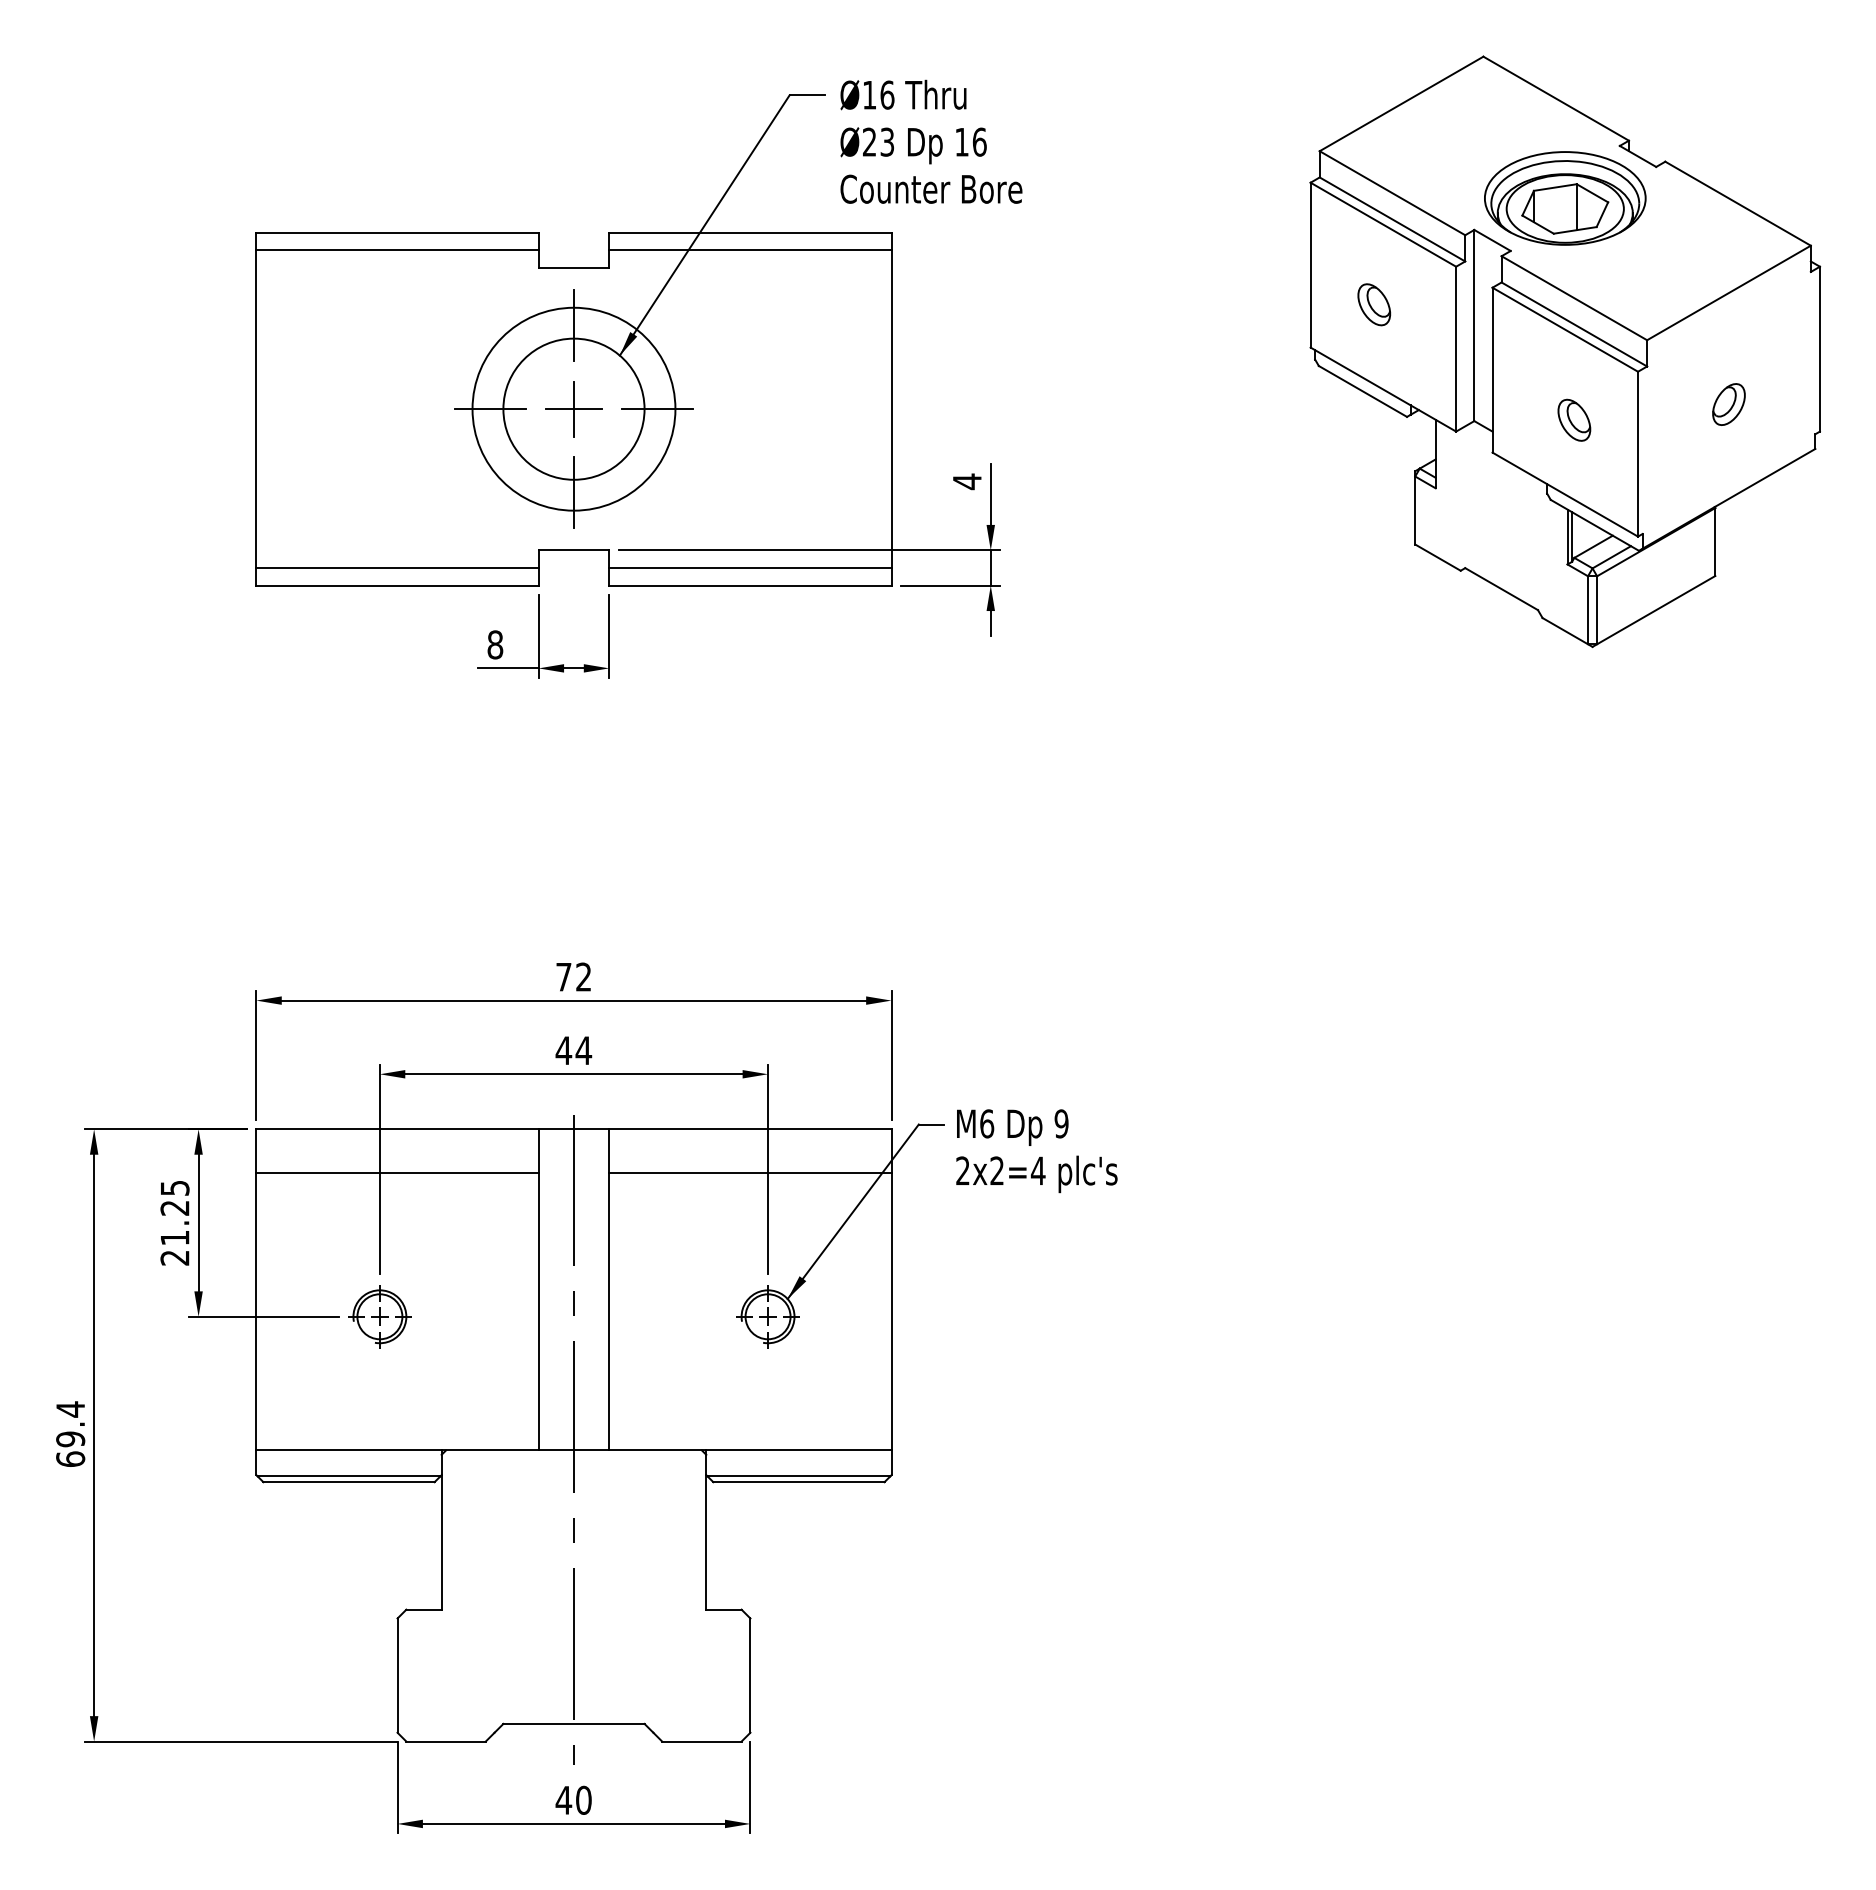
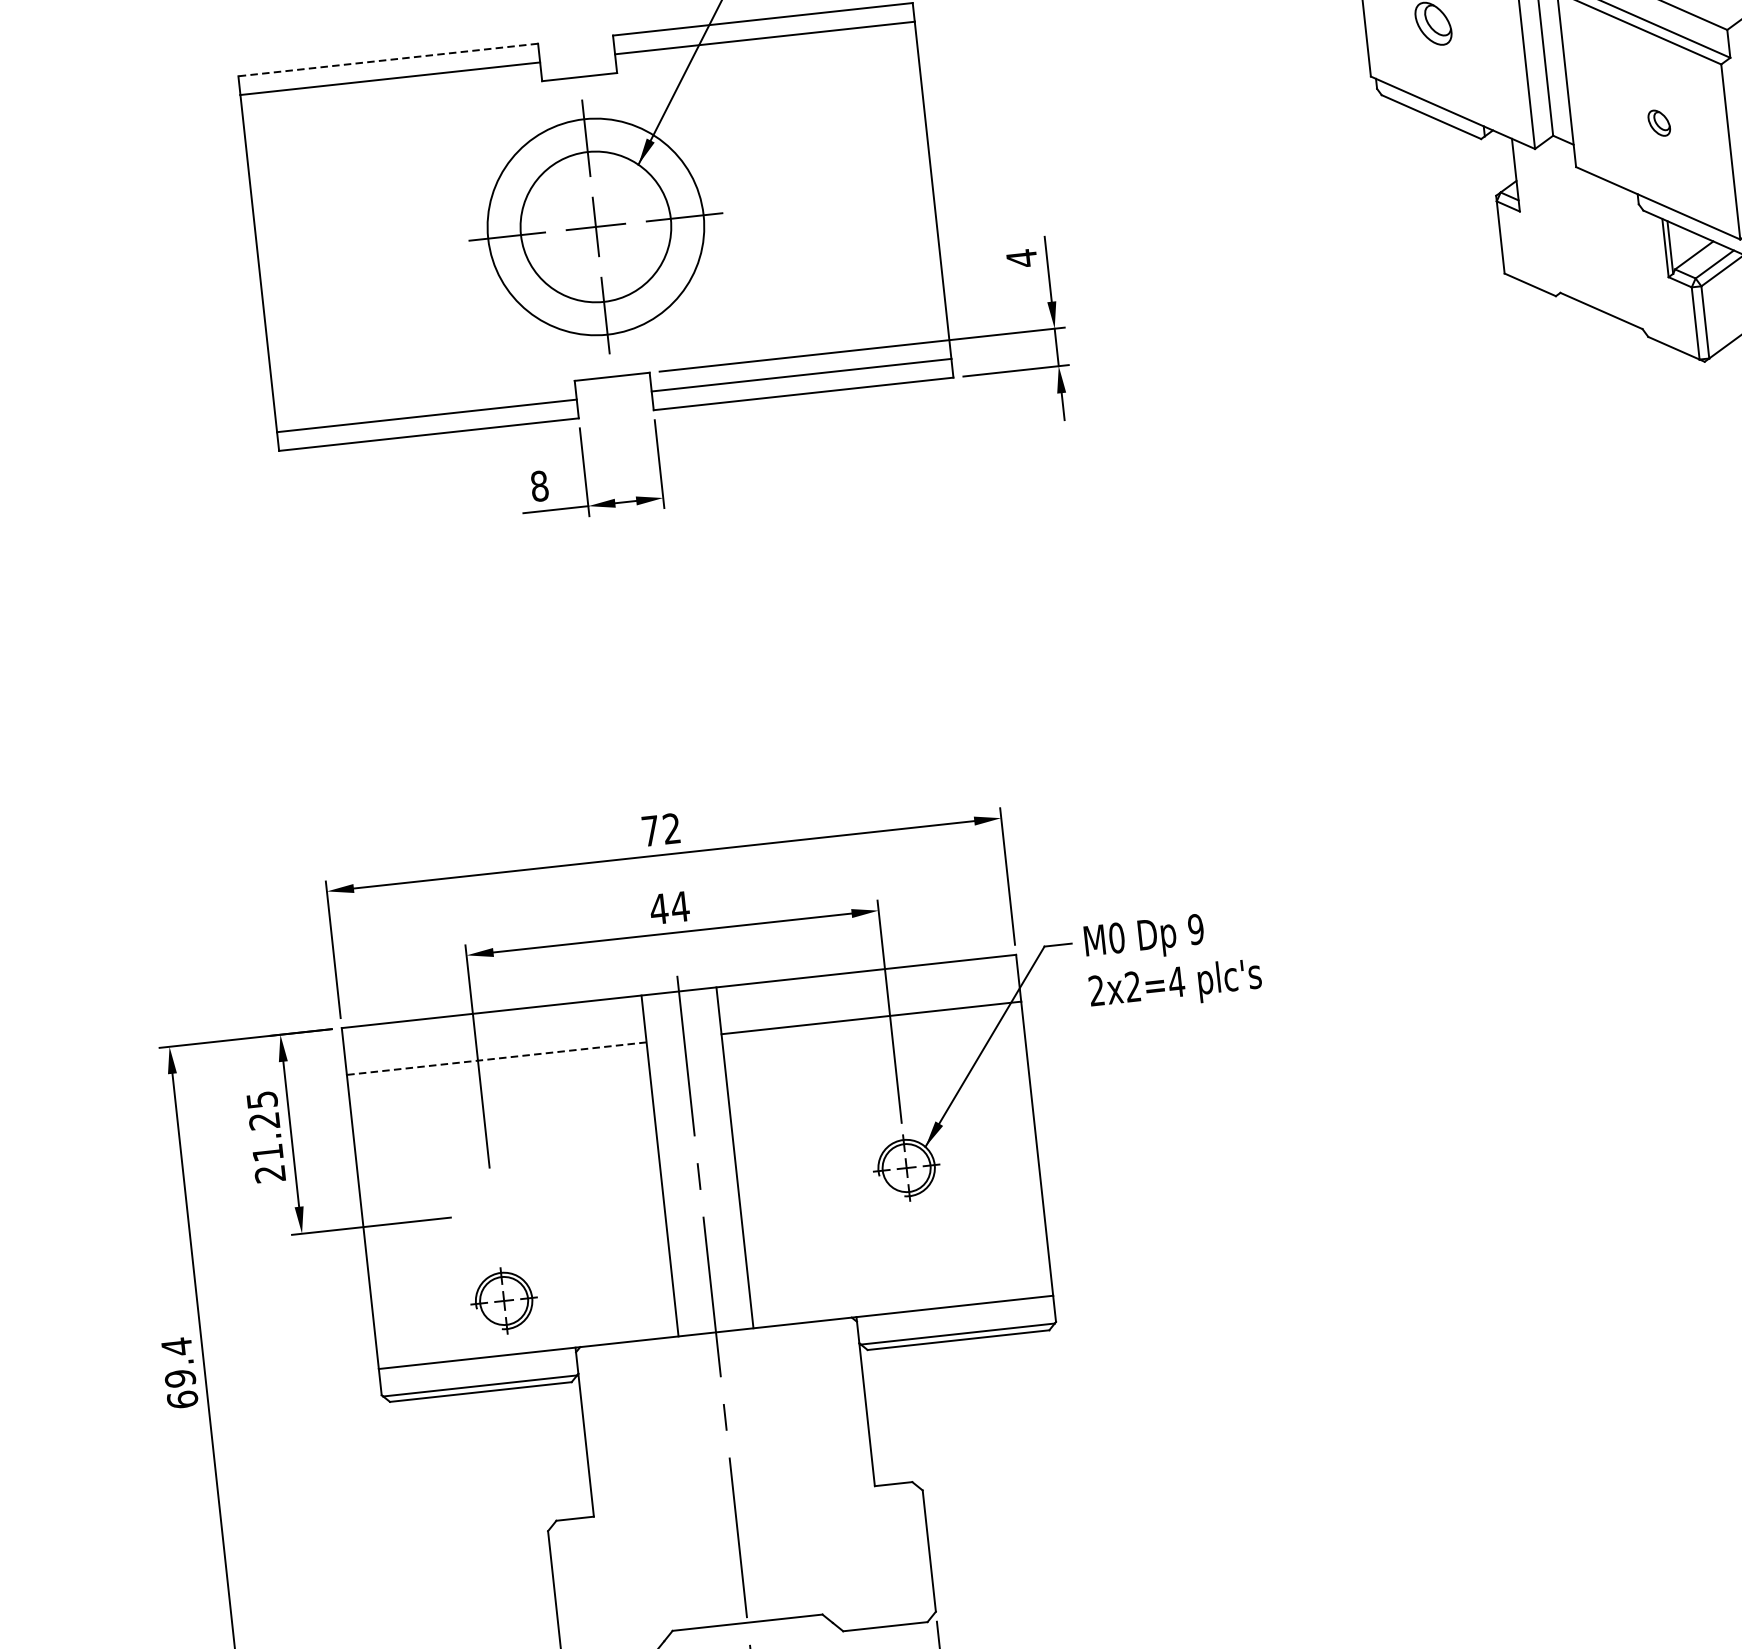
line: (397, 232) -> (388, 59), solid -> dashed
part: (1574, 419) -> (1659, 122), size x0.6
text: (987, 1123) -> (1117, 937), M6 -> M0
line: (397, 1173) -> (496, 1058), solid -> dashed
part: (379, 1316) -> (503, 1300), moved

